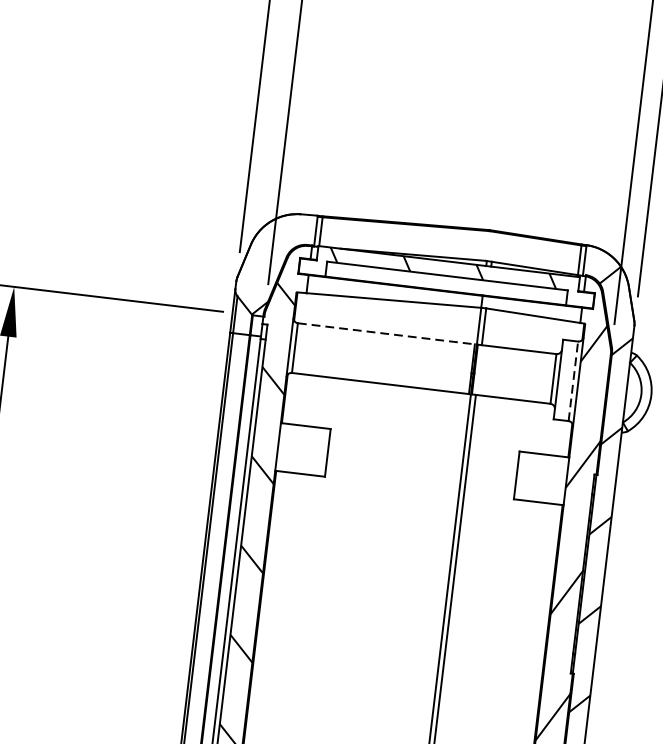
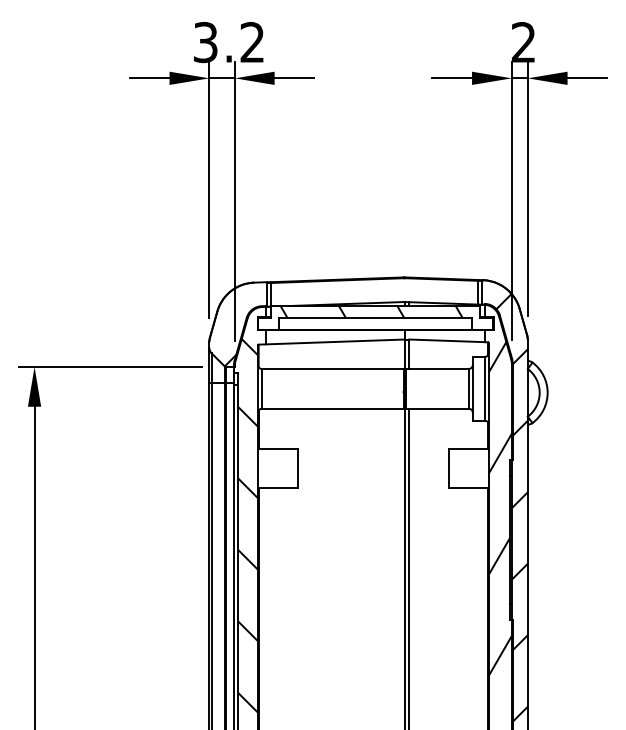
line: (386, 333) -> (332, 368), dashed -> solid
line: (573, 380) -> (484, 388), dashed -> solid

